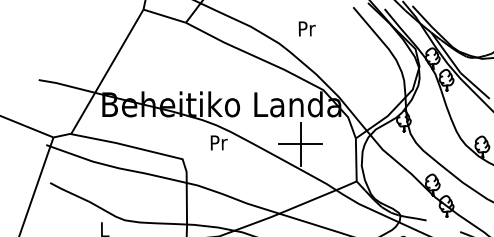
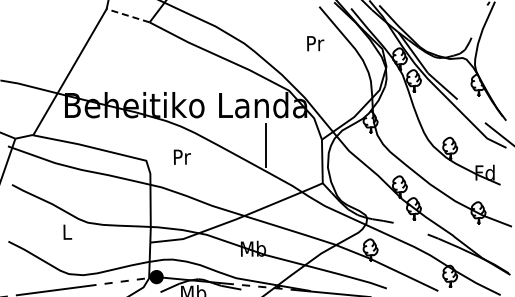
line: (165, 15) -> (128, 15), solid -> dashed
text: (307, 28) -> (315, 43), moved
text: (218, 142) -> (181, 156), moved
line: (300, 144) -> (265, 145), removed

